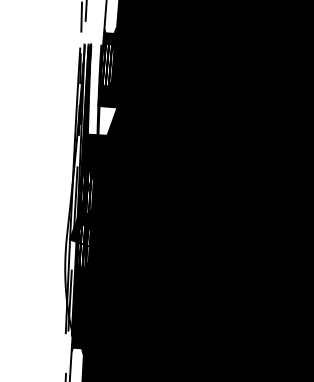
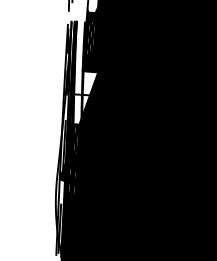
fill: (94, 155) -> (79, 111), removed

